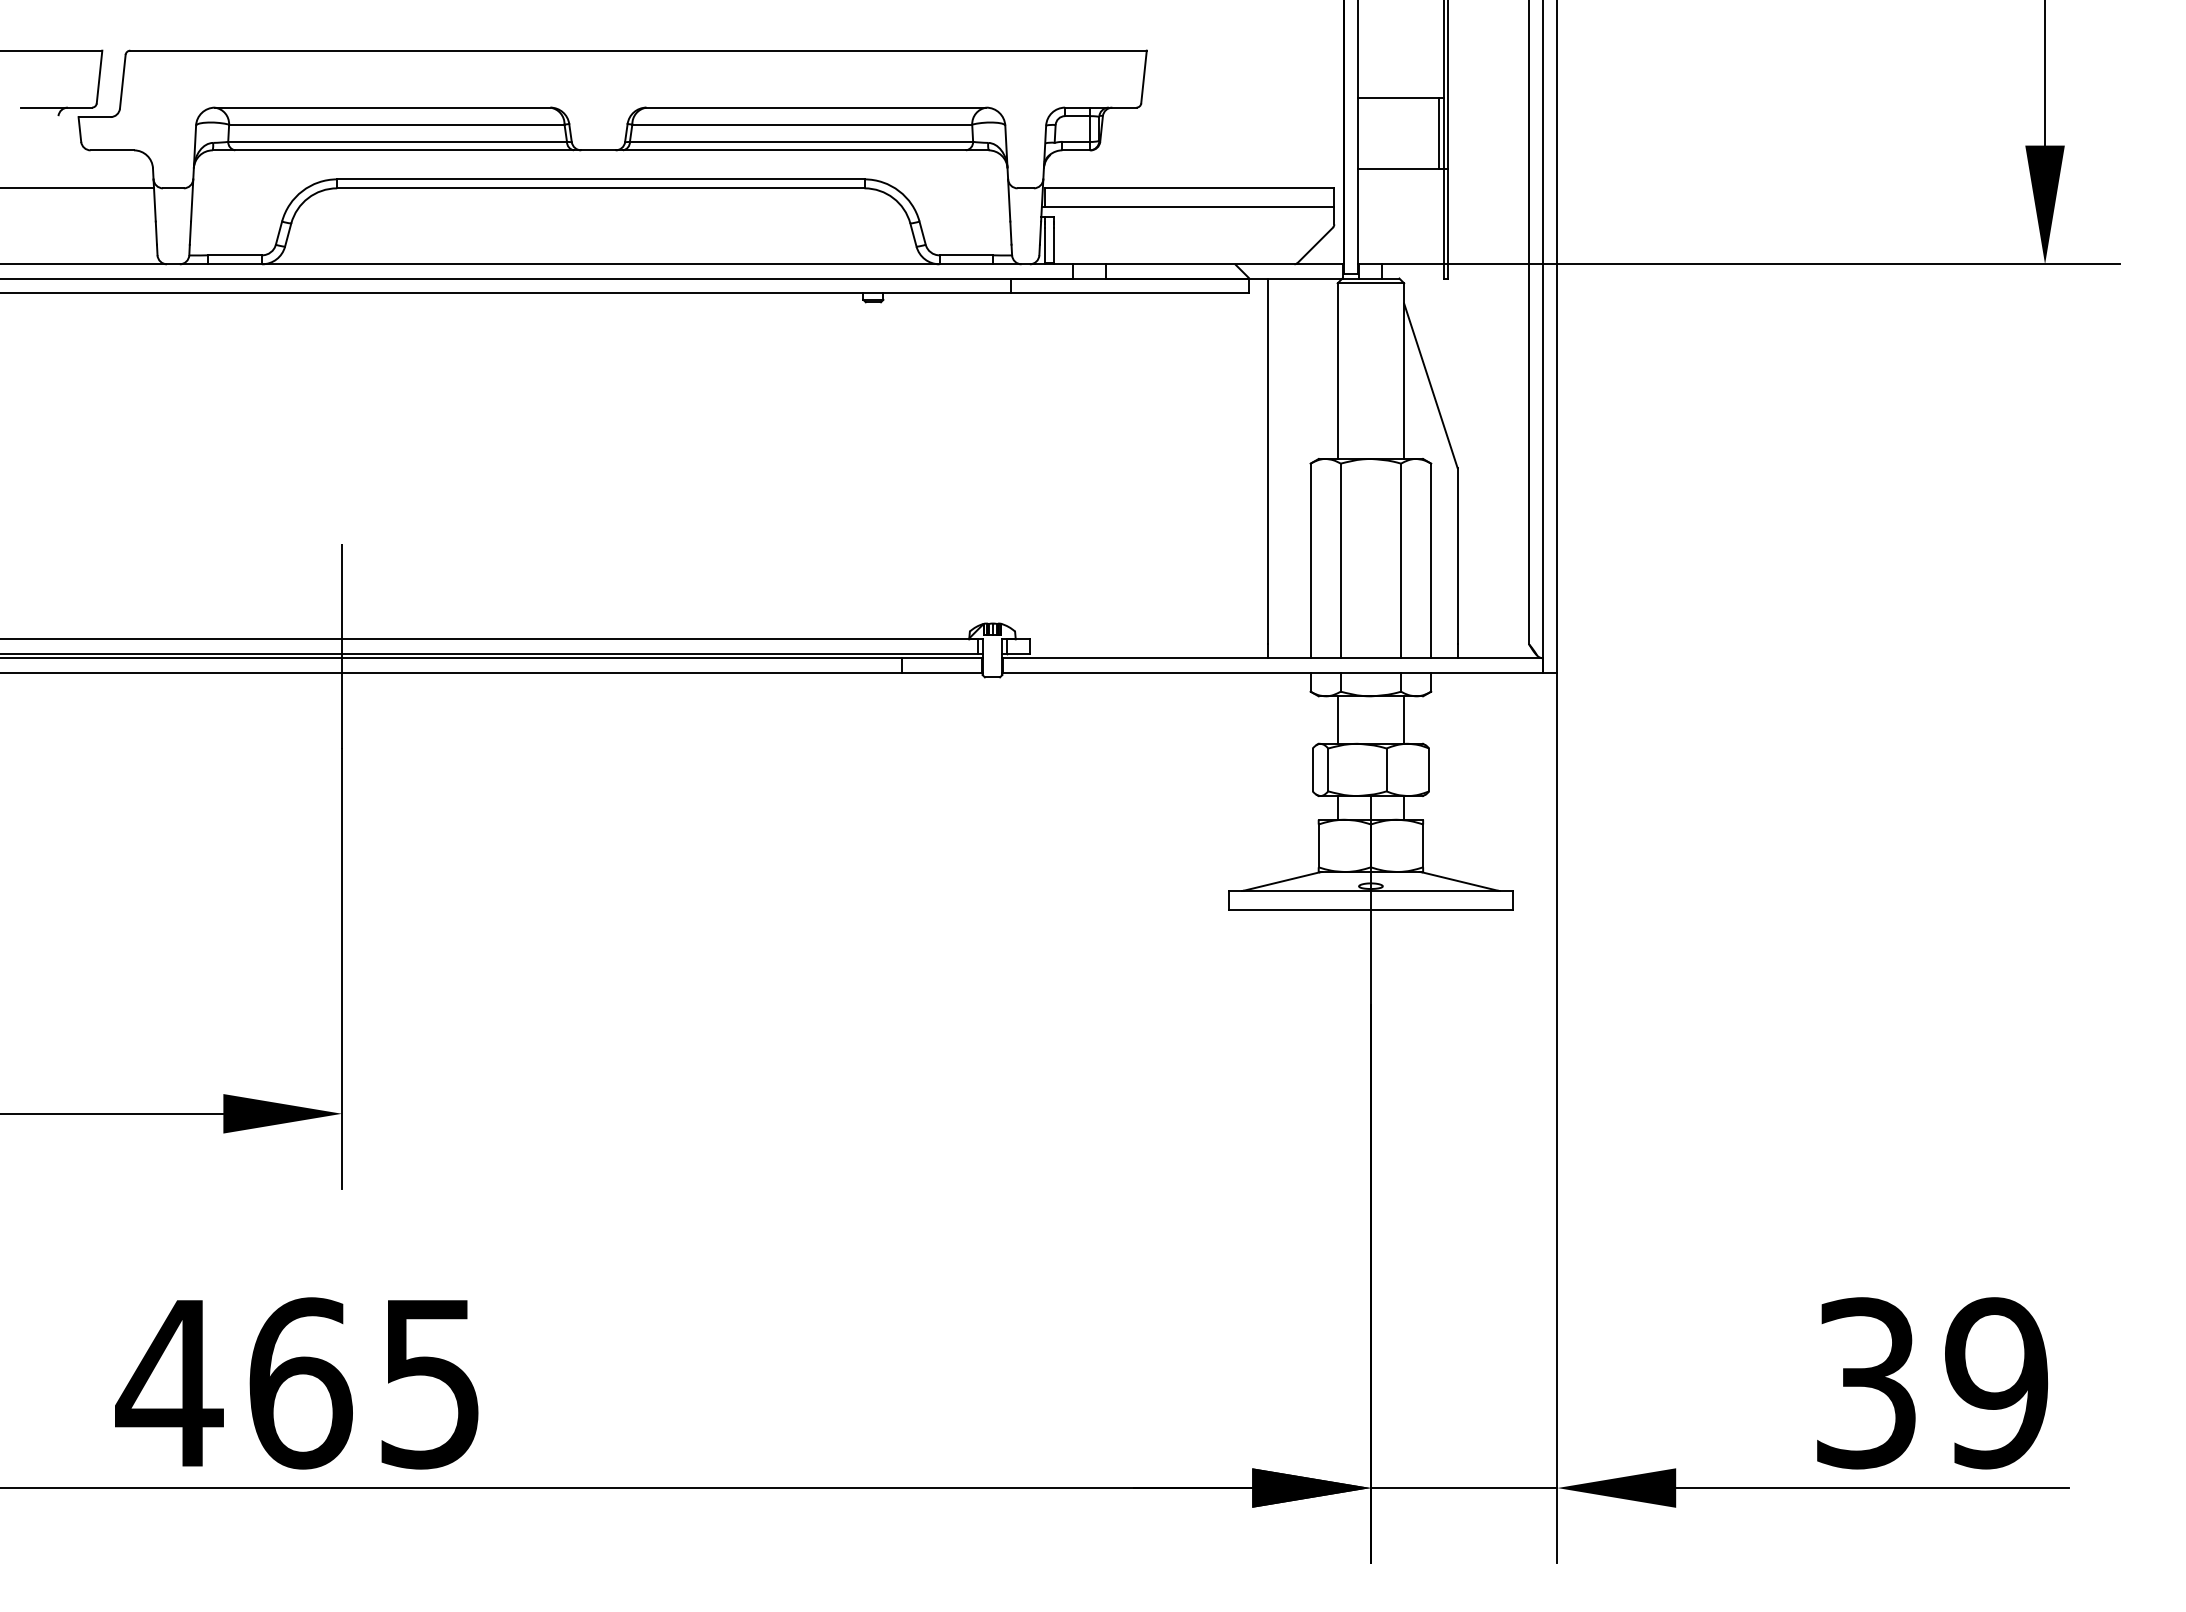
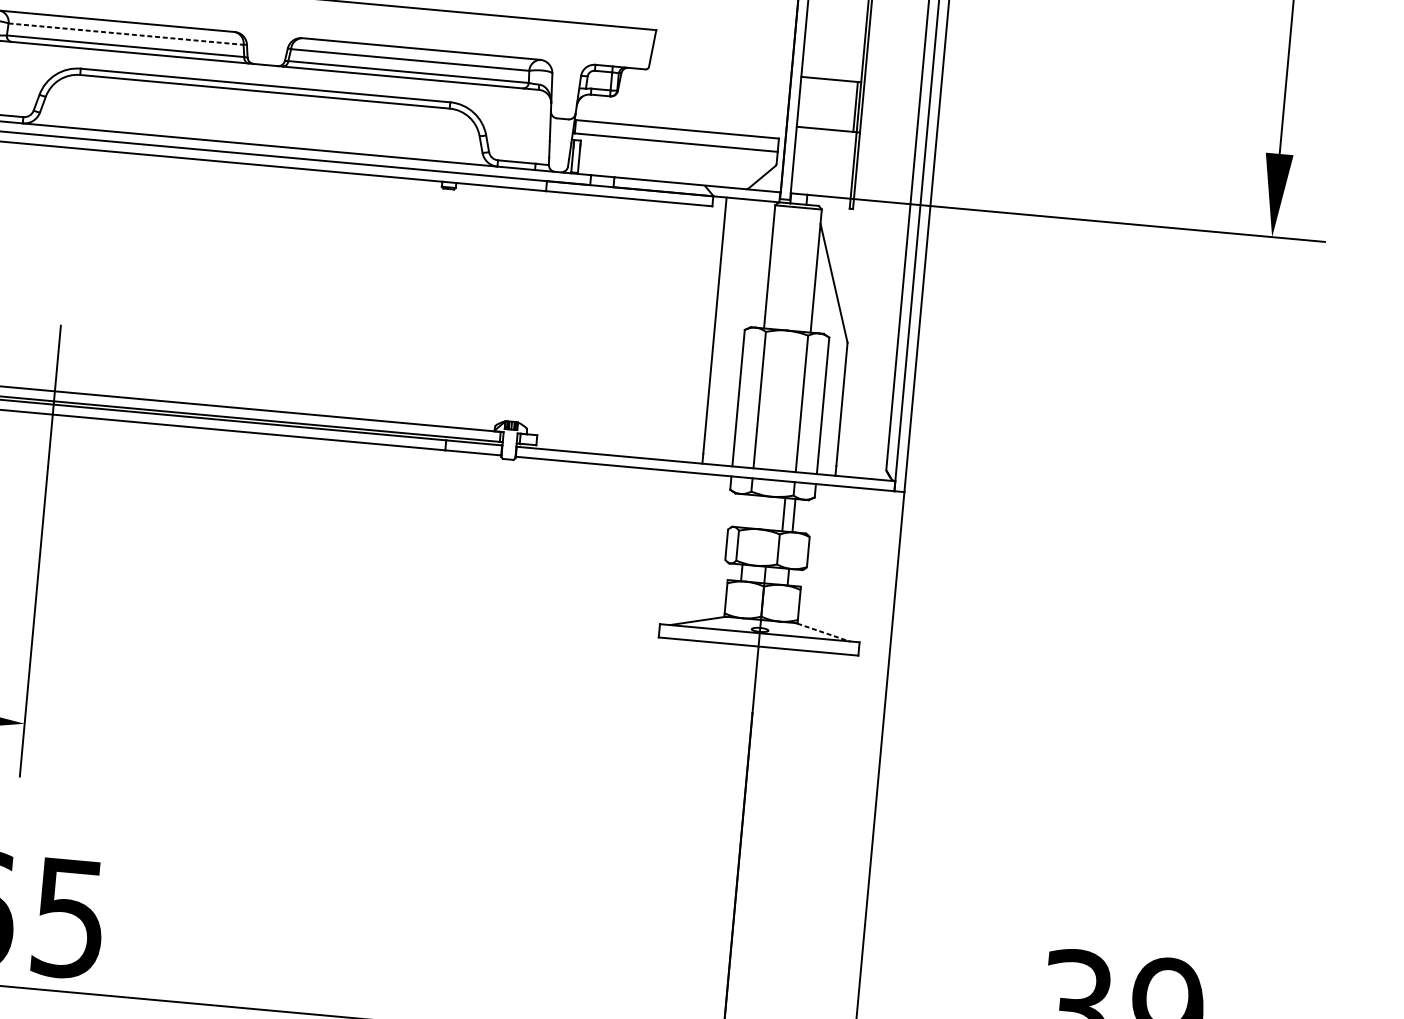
line: (396, 124) -> (125, 34), solid -> dashed
line: (1337, 719) -> (783, 514), moved
line: (1460, 881) -> (823, 632), solid -> dashed

